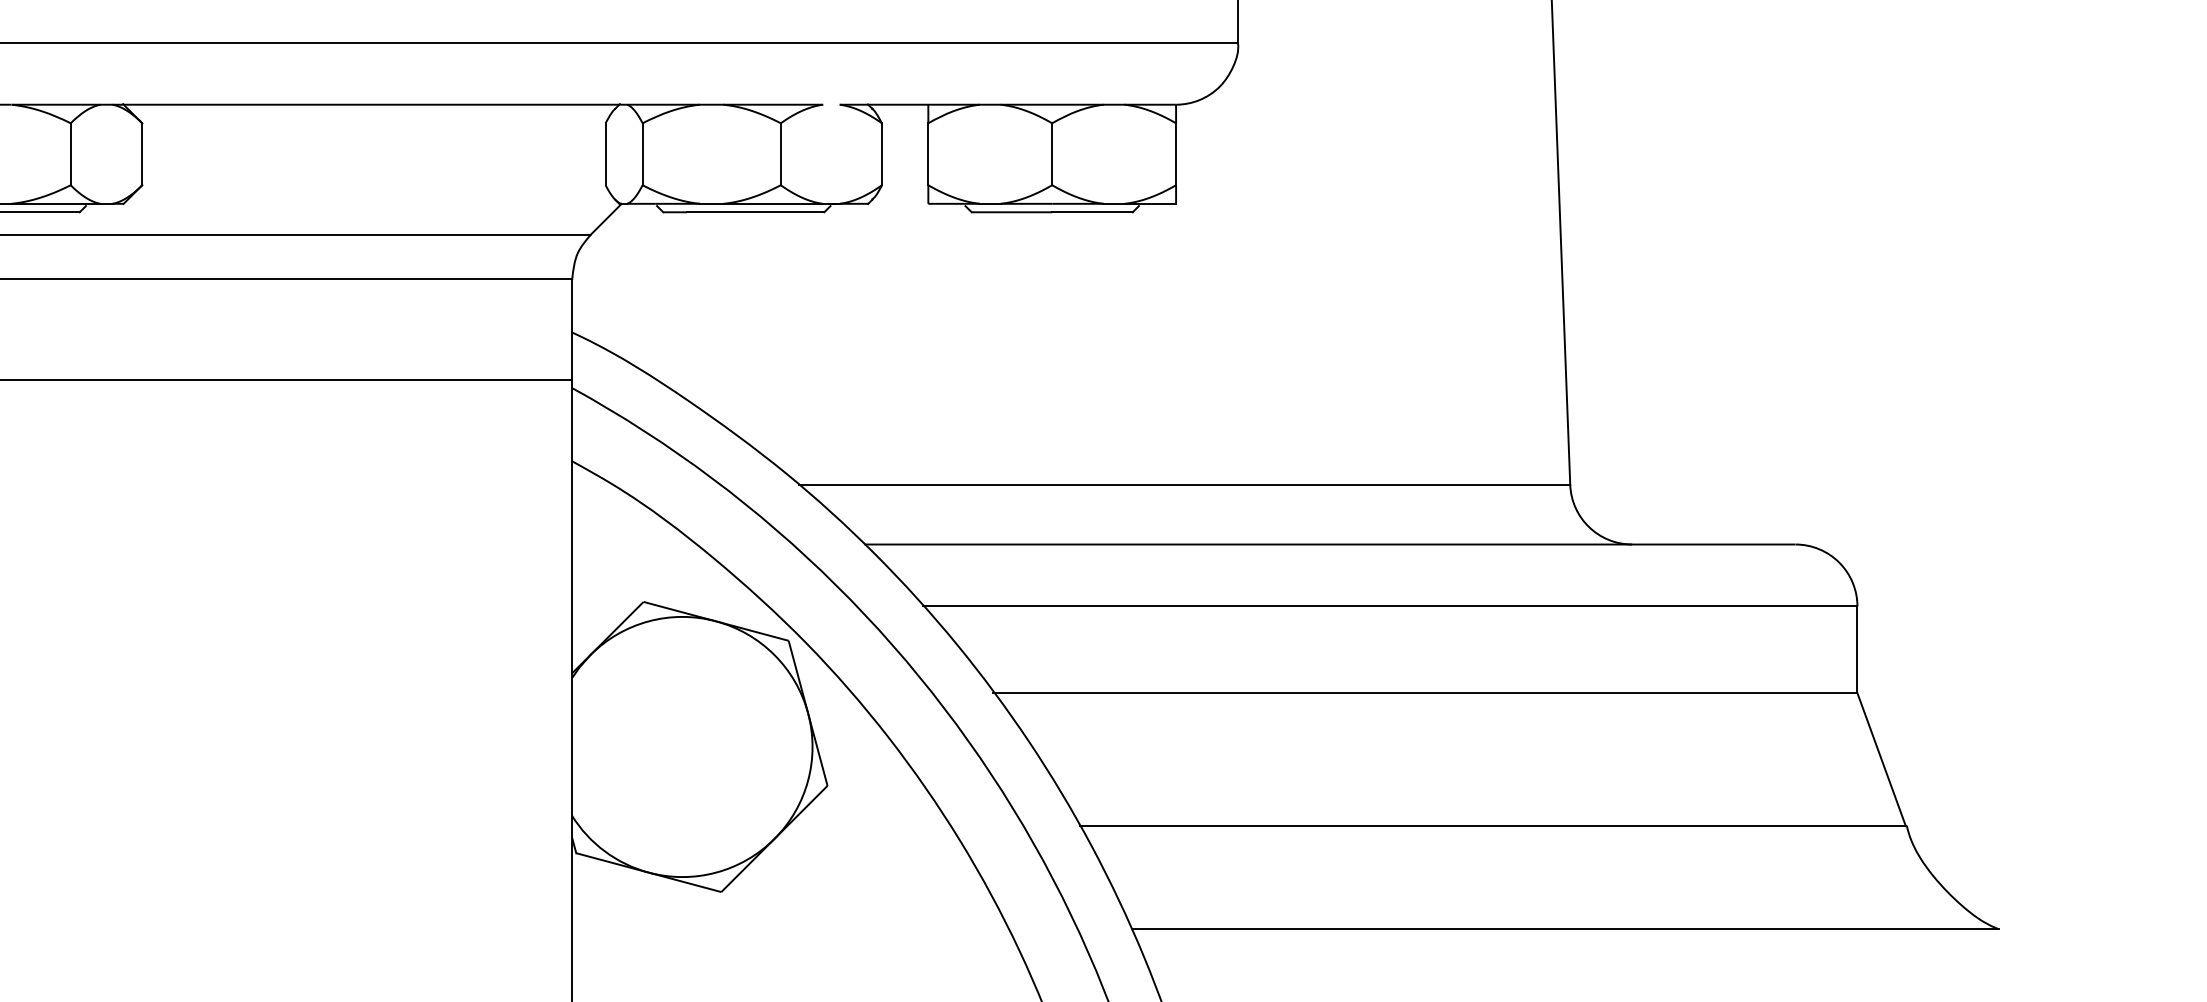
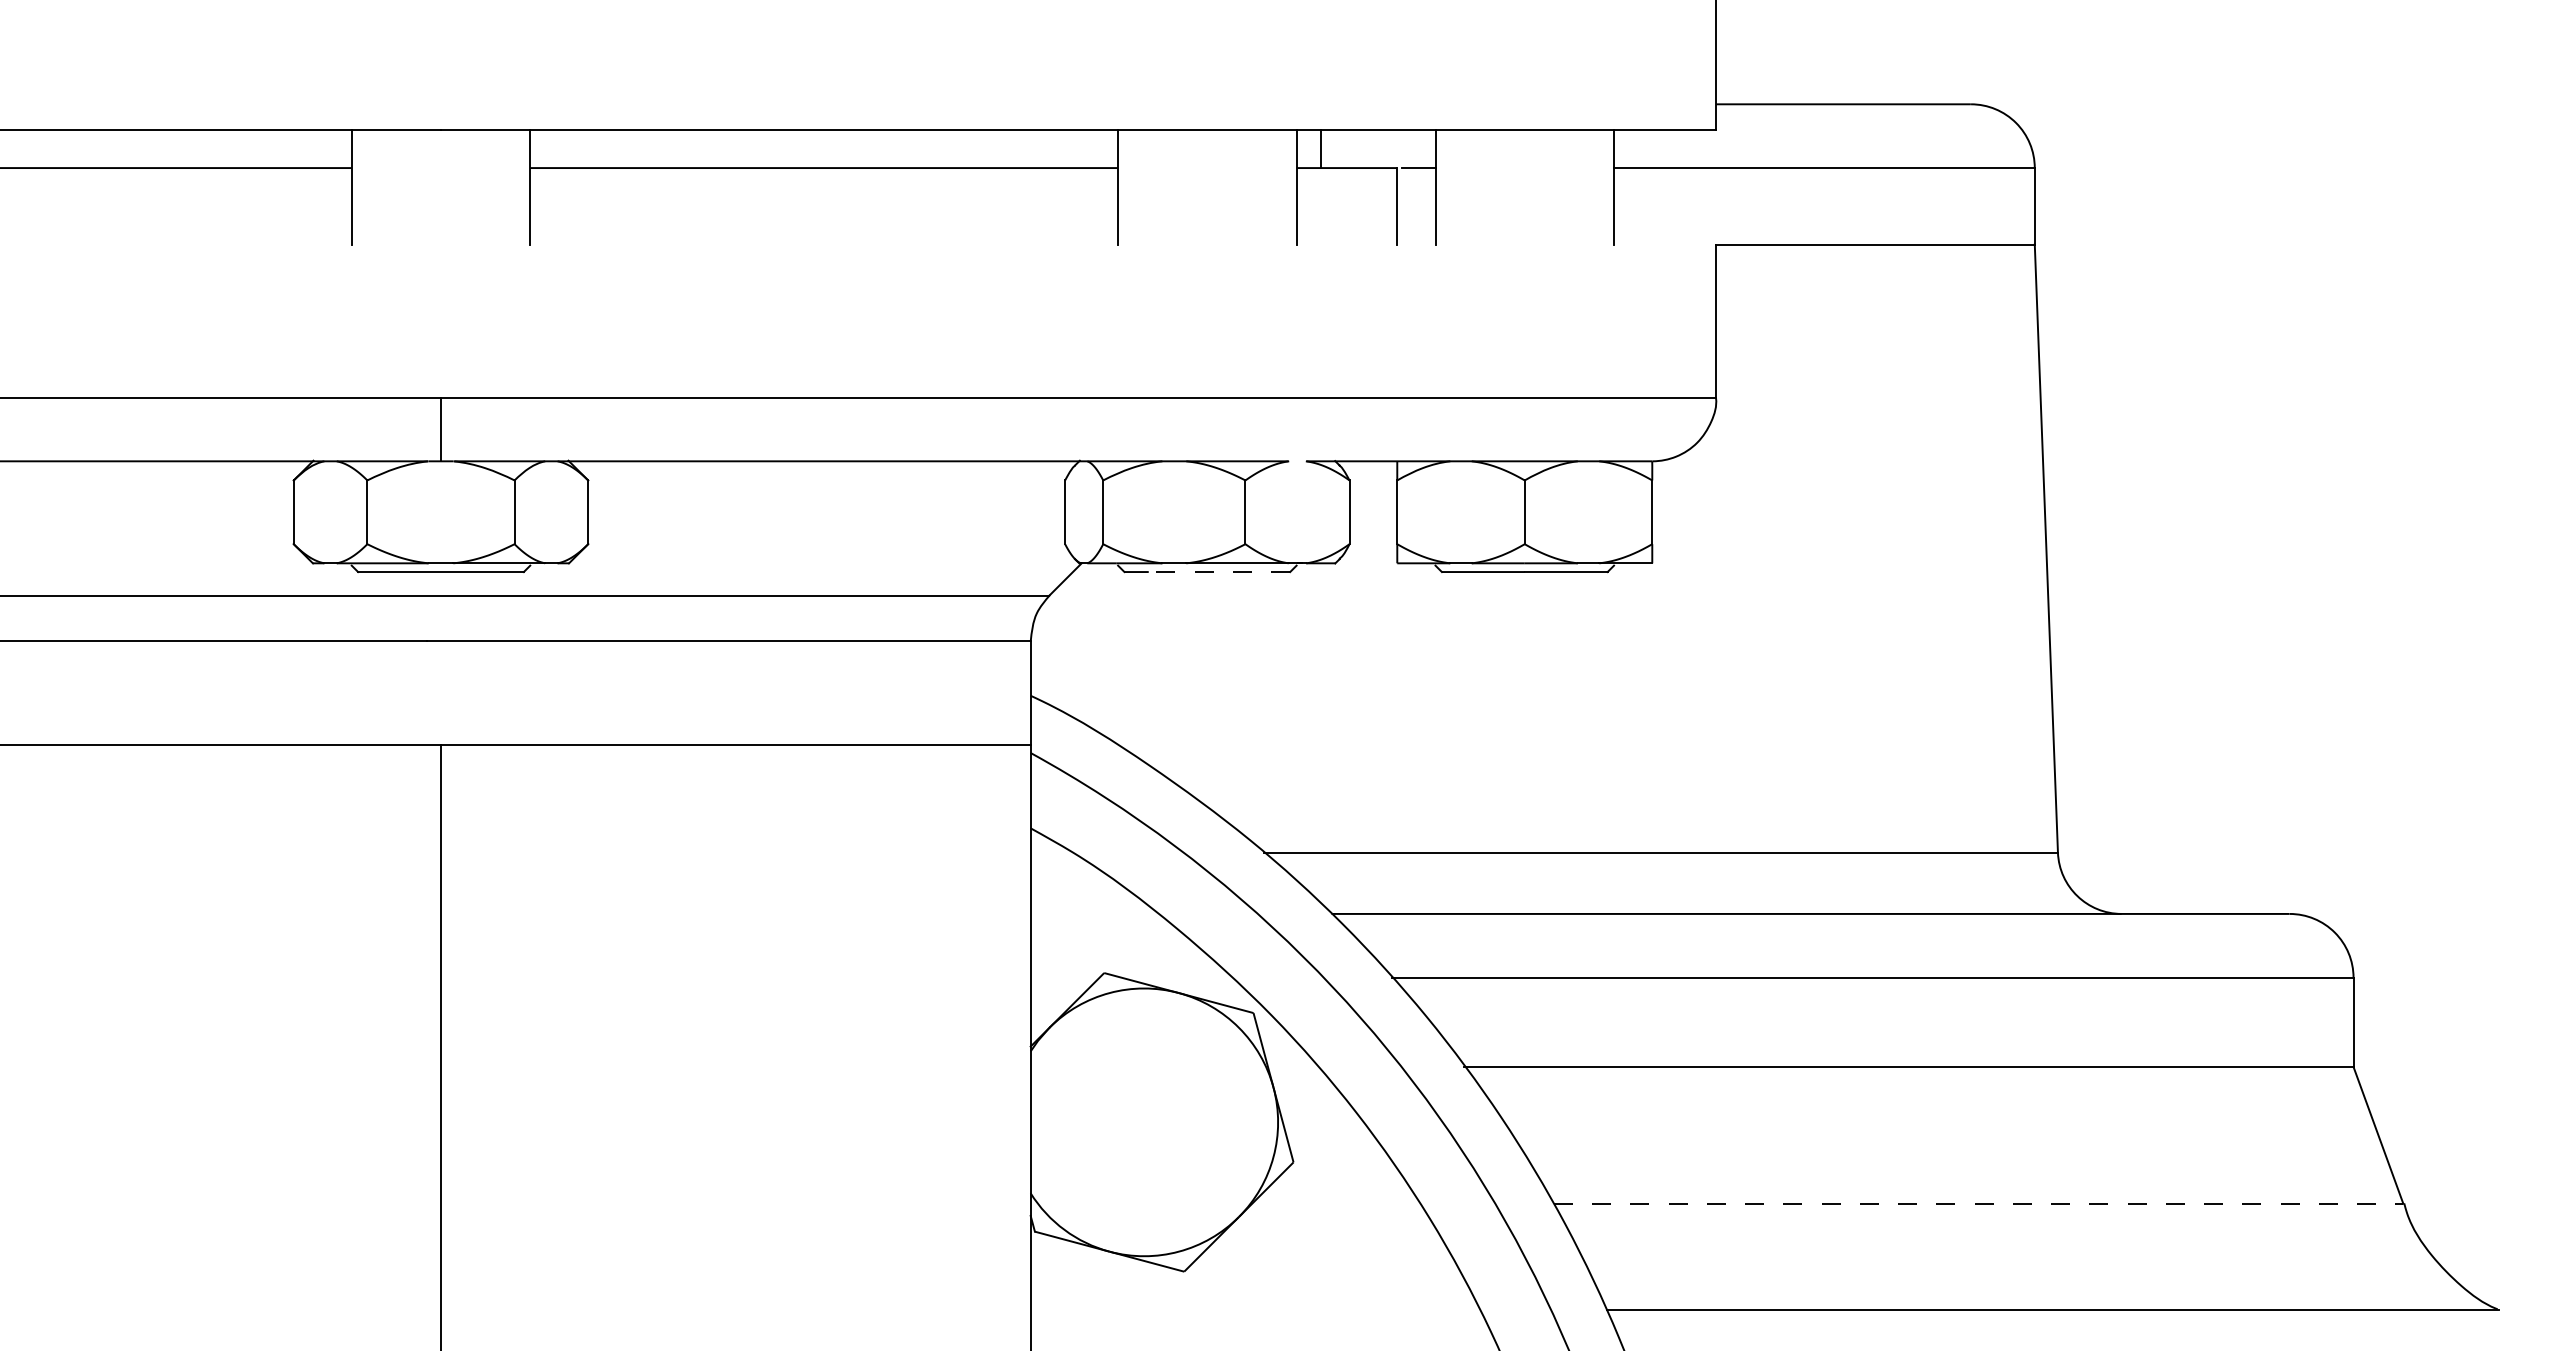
line: (755, 212) -> (1219, 572), solid -> dashed
line: (1493, 825) -> (1978, 1203), solid -> dashed

